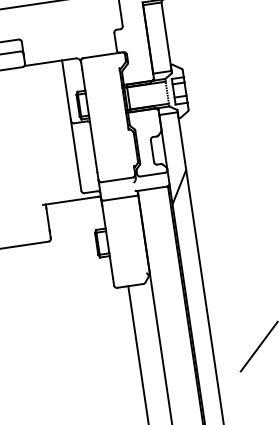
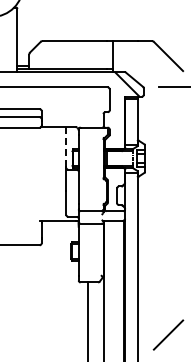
line: (66, 89) -> (66, 146), solid -> dashed
hatch: (179, 186) -> (131, 221), removed

